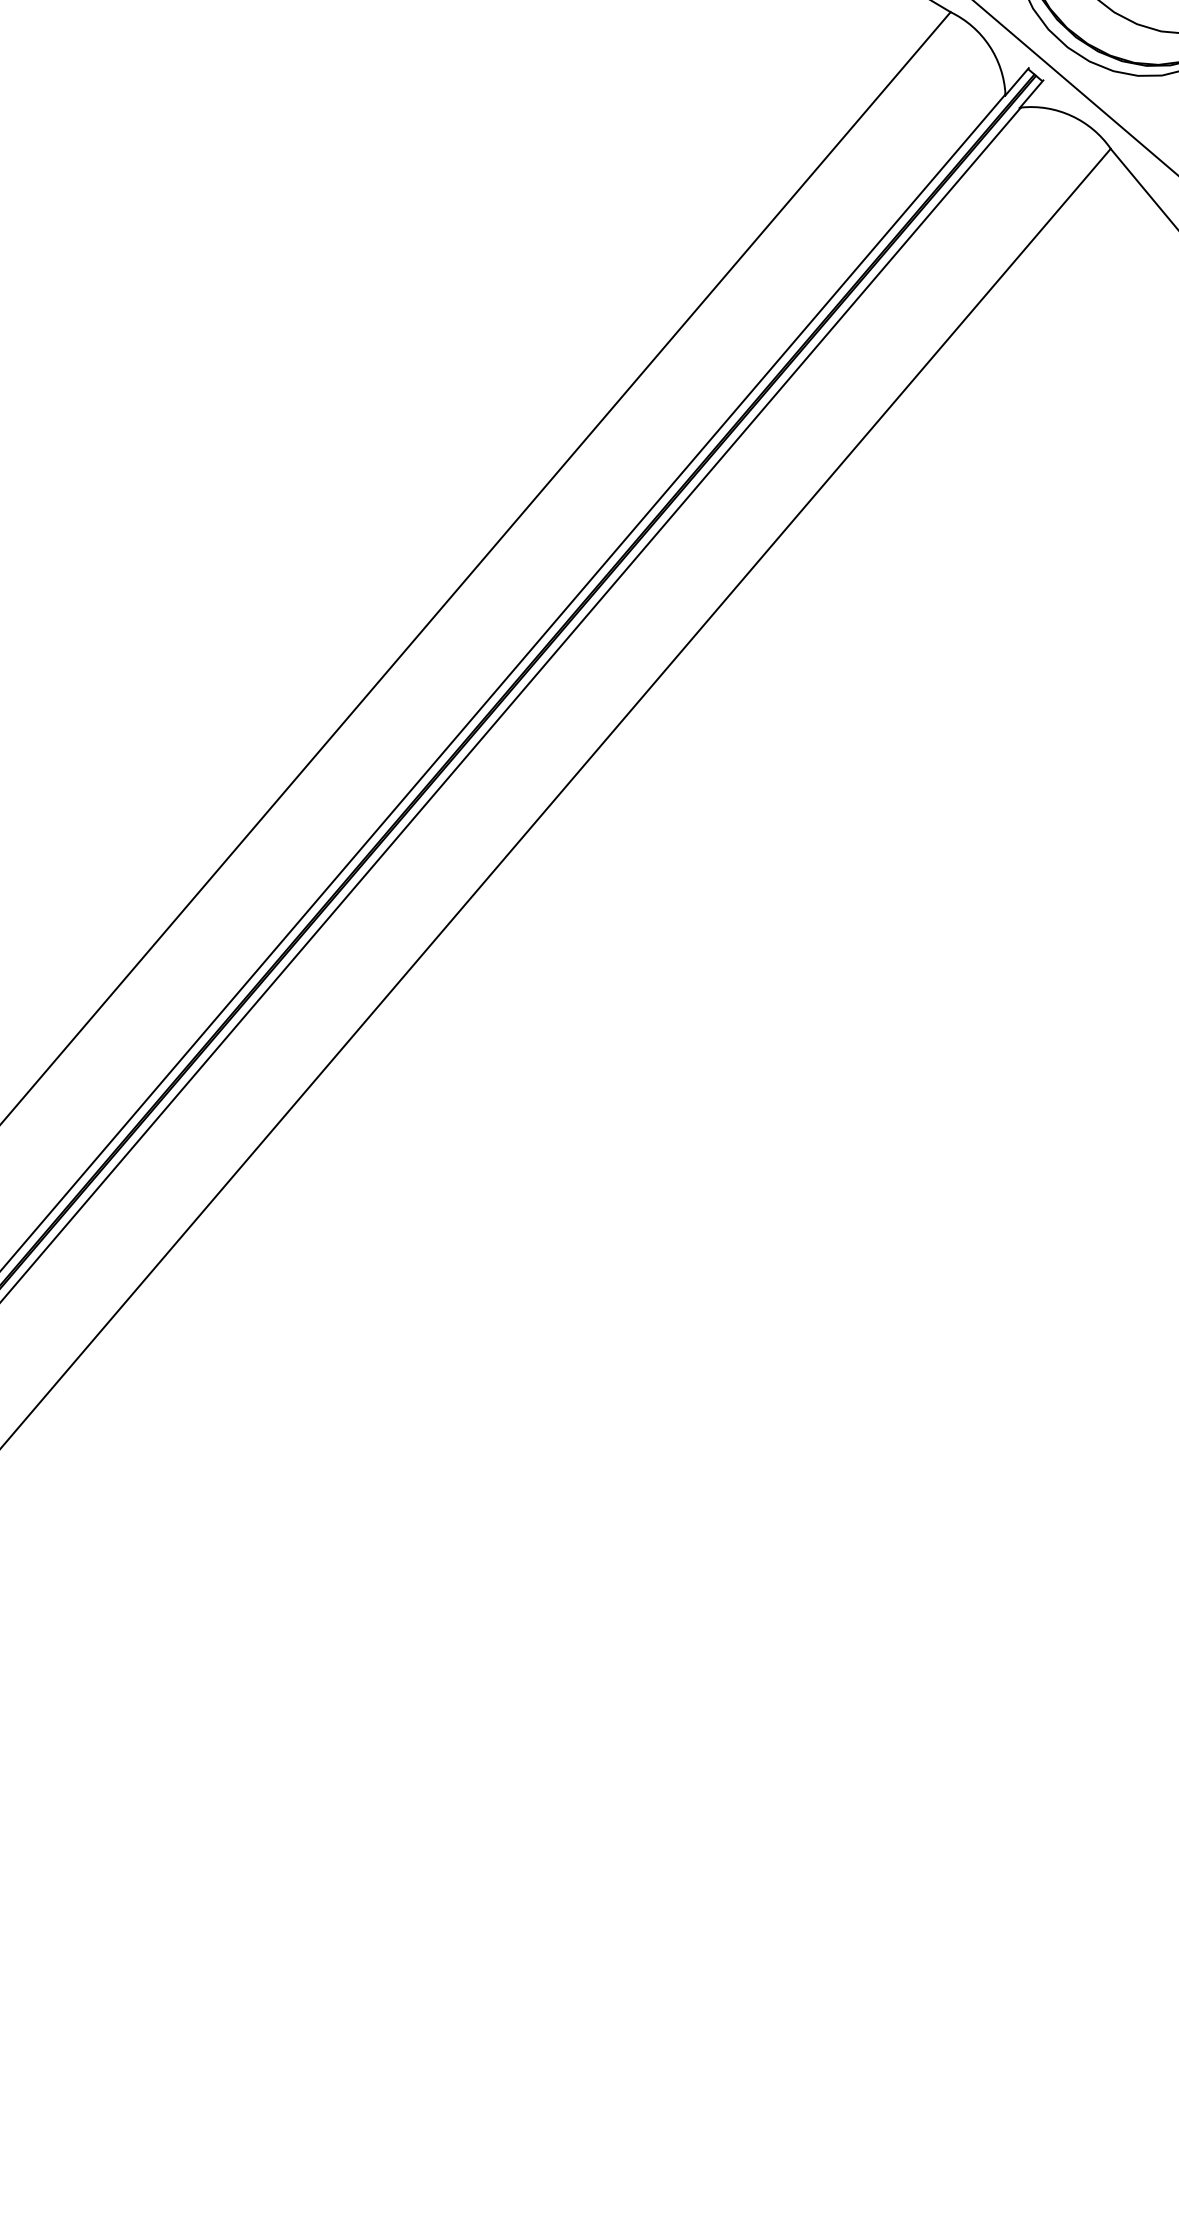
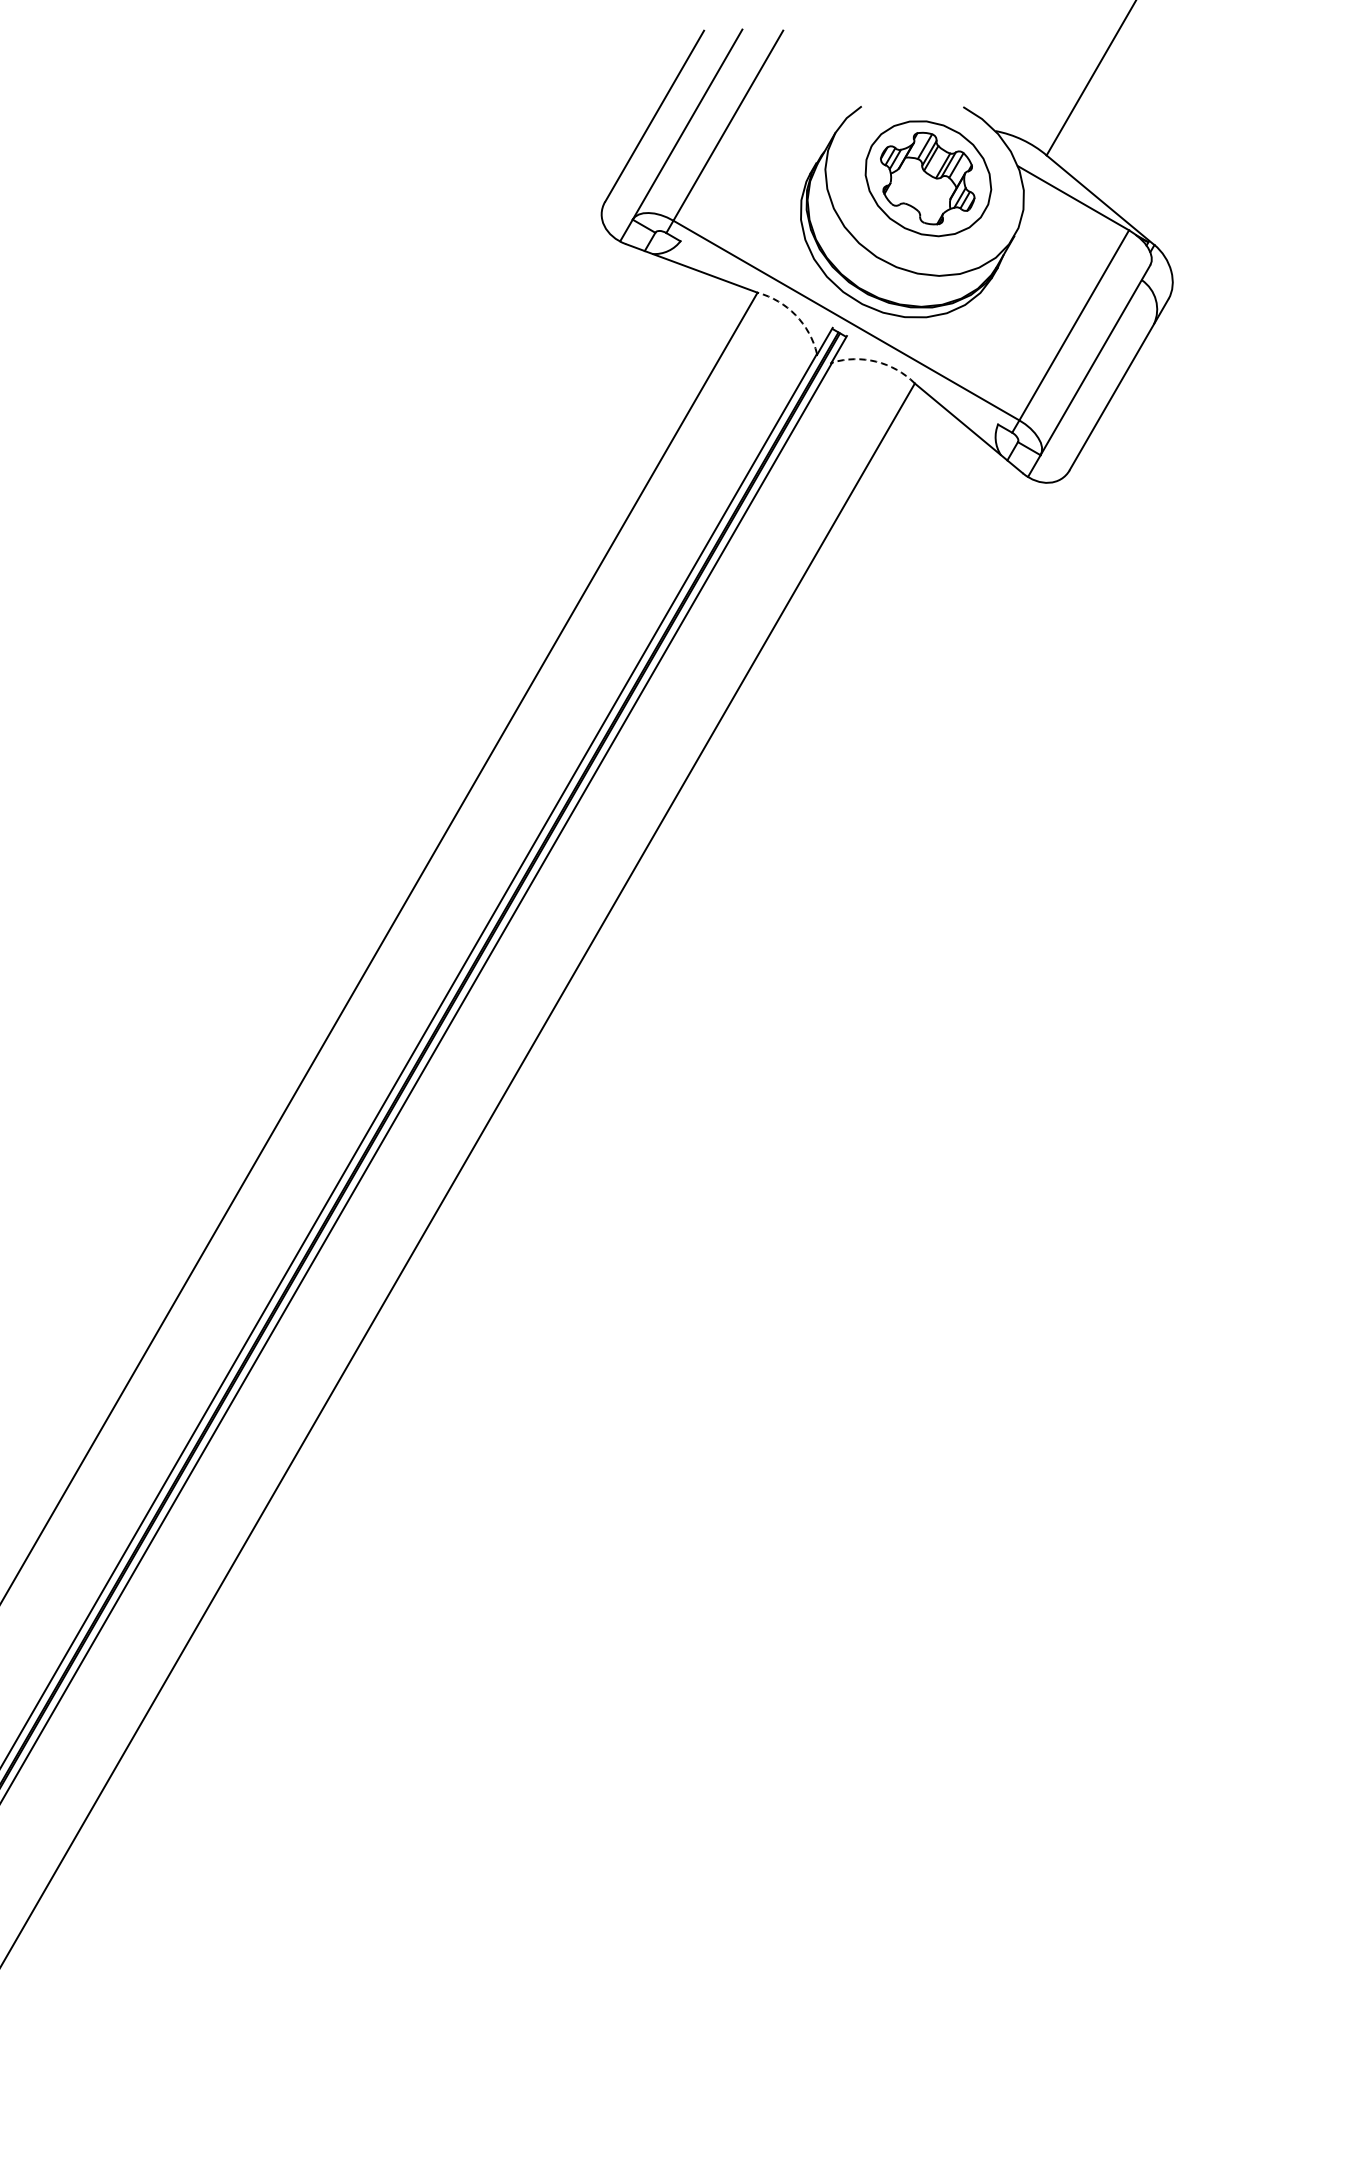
arc: (989, 46) -> (795, 315), solid -> dashed
arc: (1071, 115) -> (876, 361), solid -> dashed

